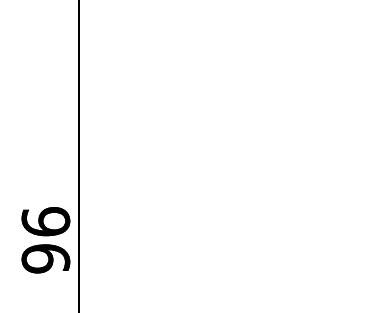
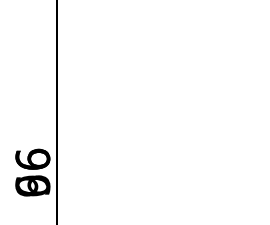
text: (45, 258) -> (32, 185), 96 -> 66

